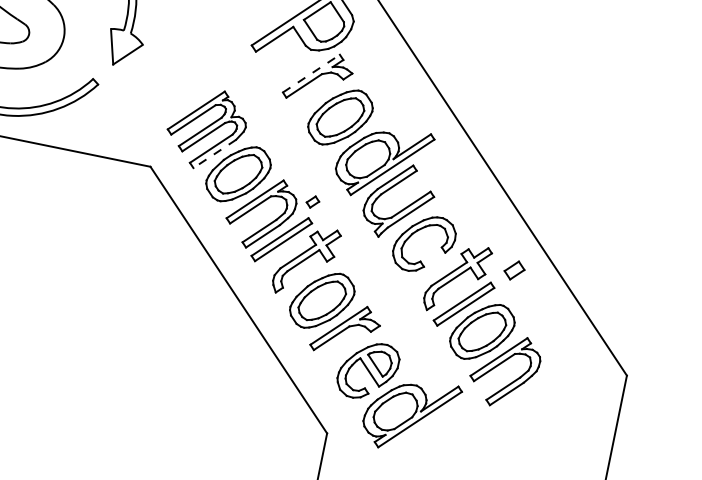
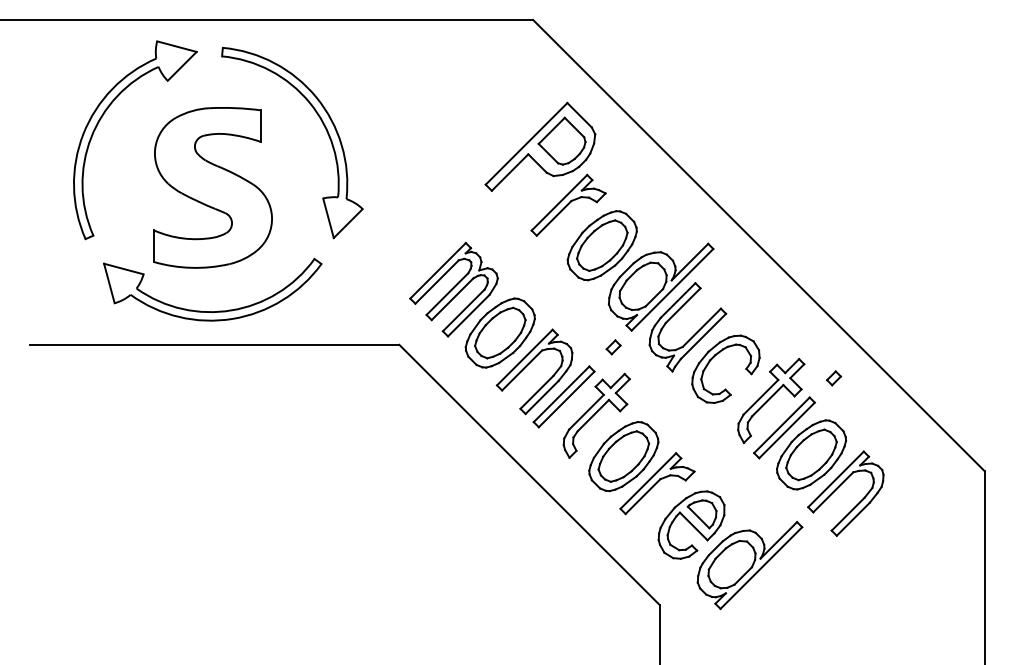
line: (311, 73) -> (559, 202), dashed -> solid
line: (214, 153) -> (468, 315), dashed -> solid
part: (312, 202) -> (613, 347), moved
part: (515, 270) -> (834, 378), size x0.62

